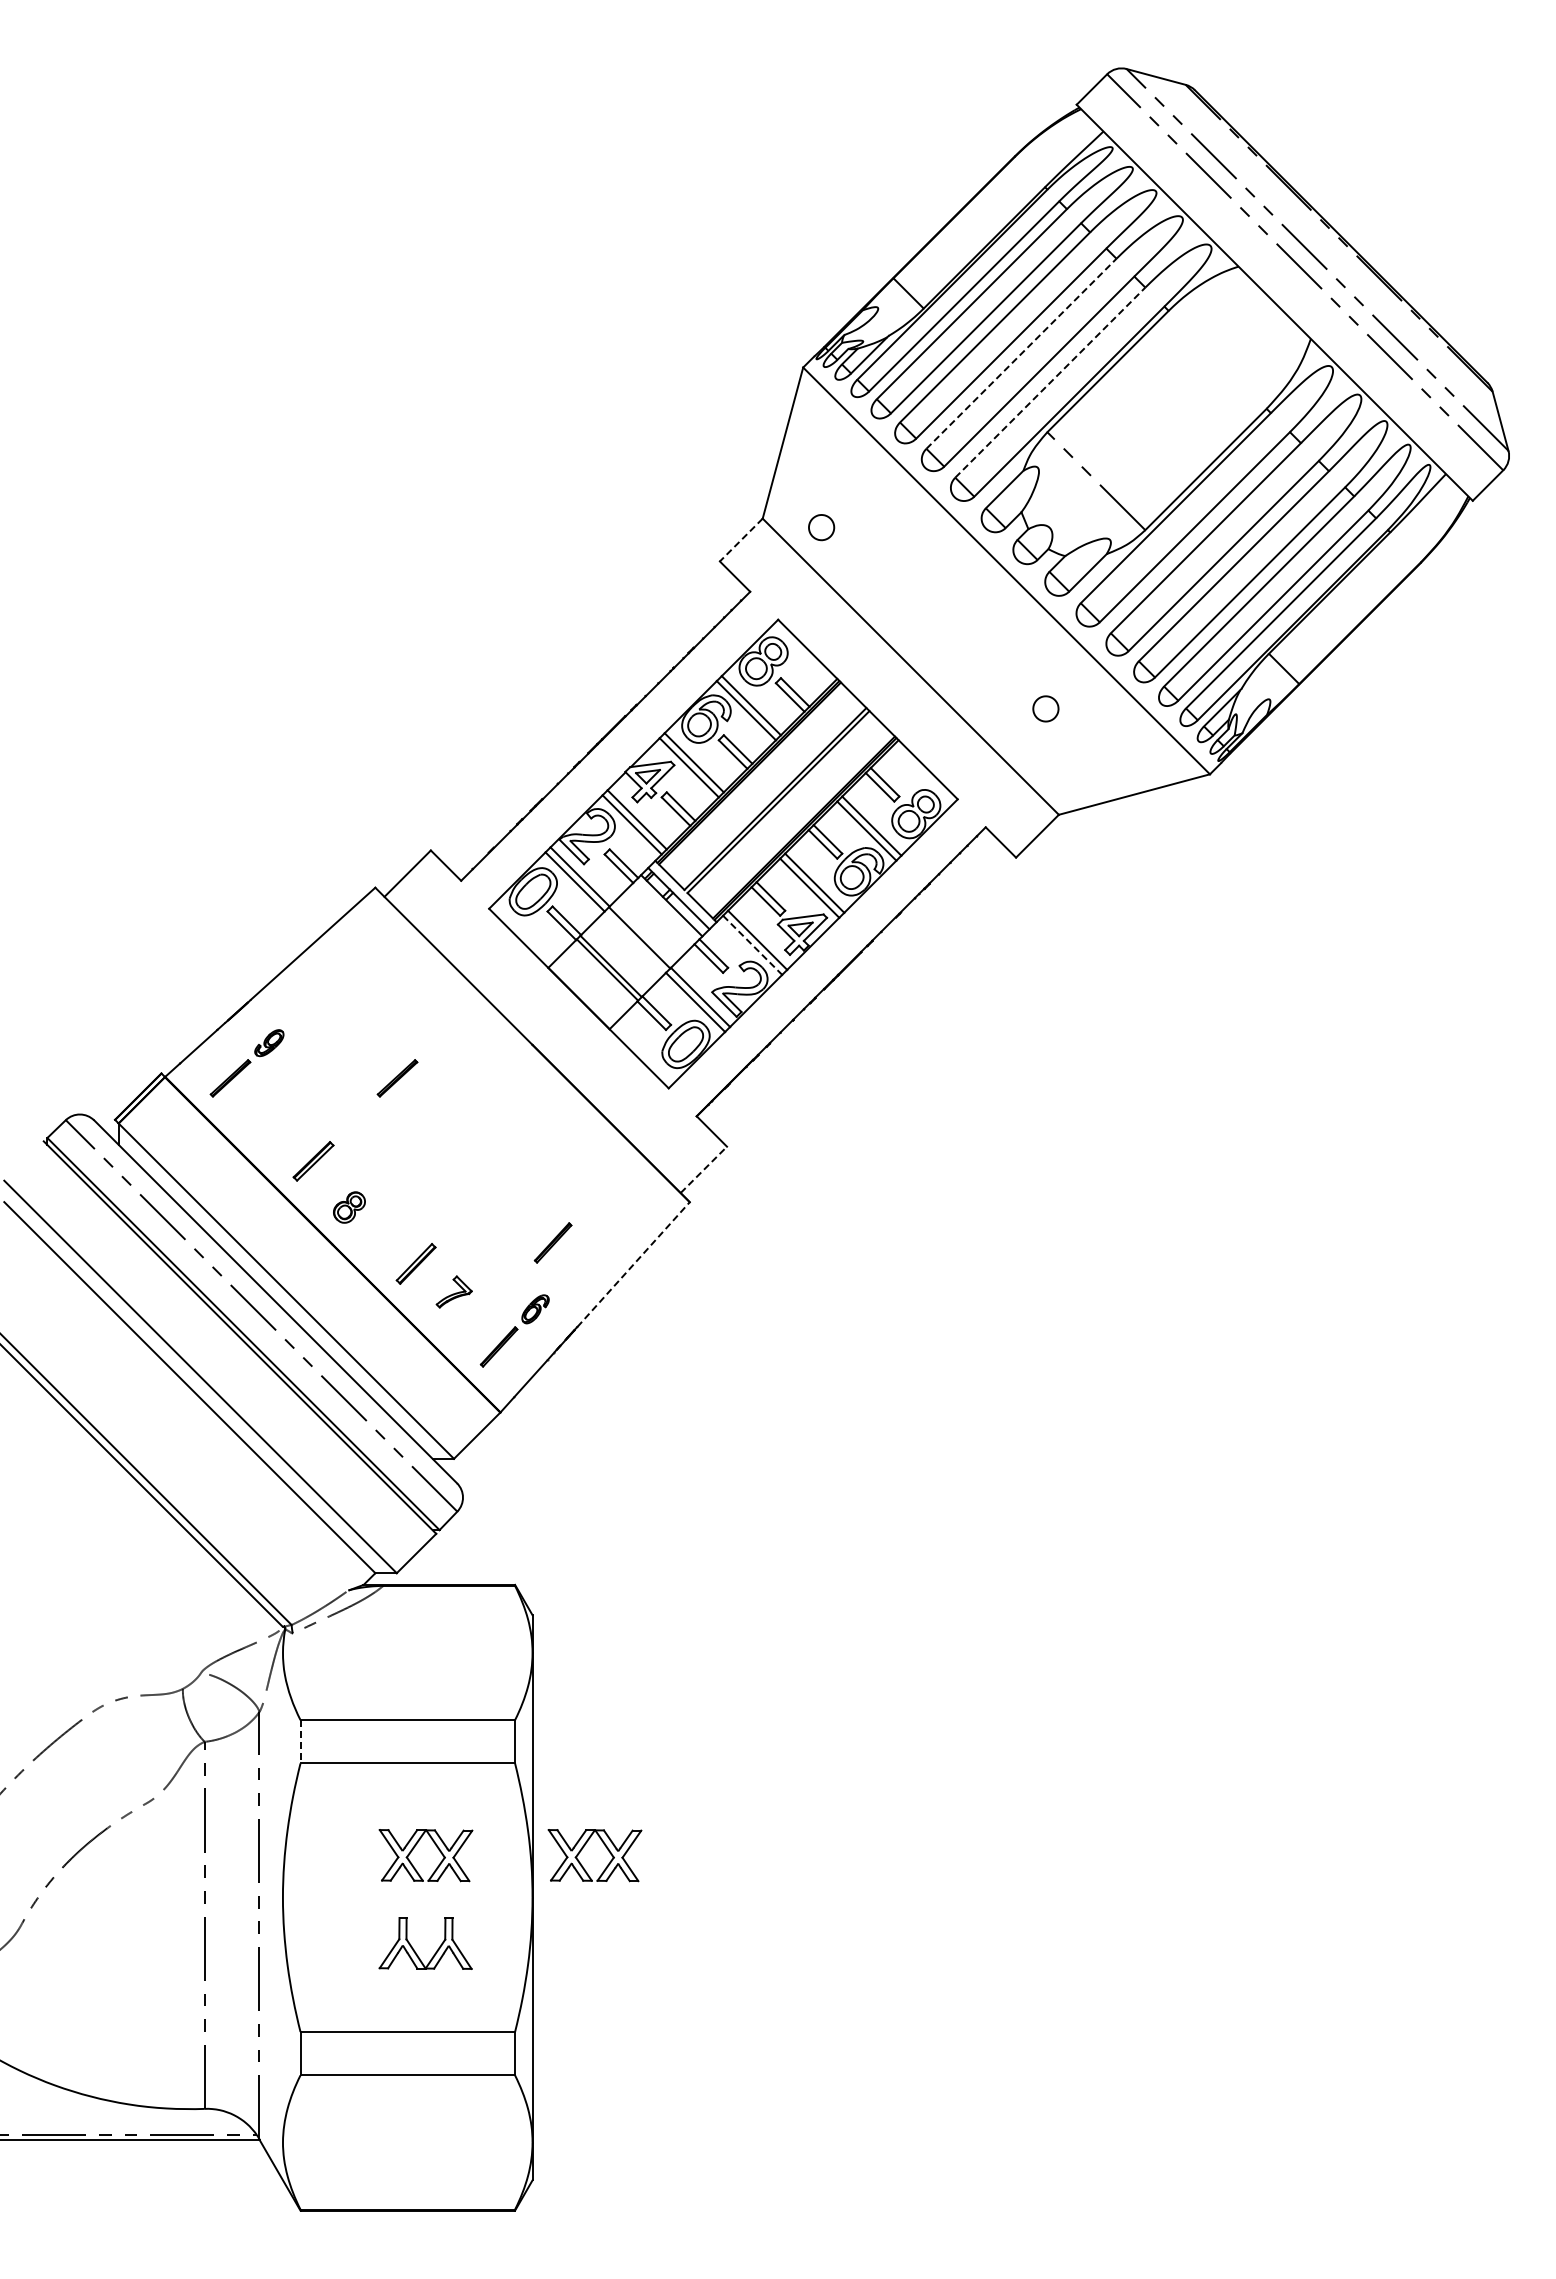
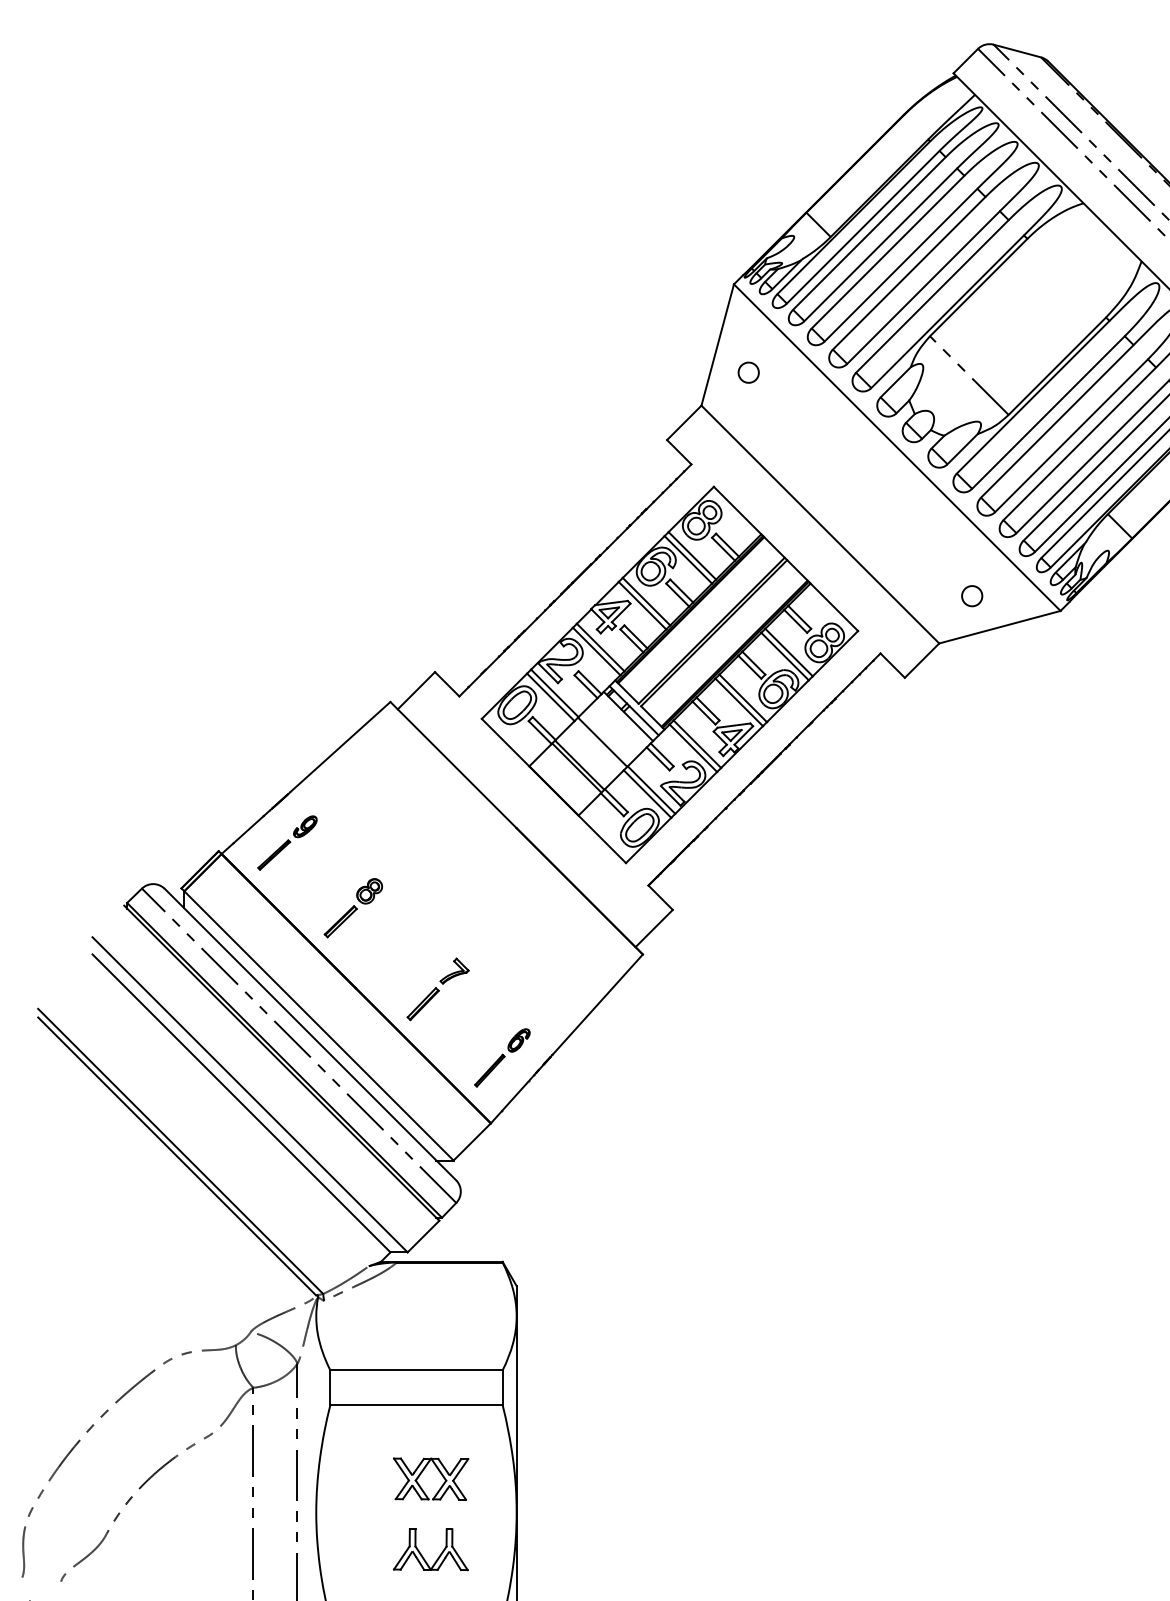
line: (1021, 353) -> (909, 273), dashed -> solid
line: (1050, 382) -> (932, 296), dashed -> solid
part: (821, 527) -> (748, 372), moved
line: (740, 540) -> (683, 423), dashed -> solid
part: (1045, 708) -> (971, 595), moved
line: (752, 945) -> (693, 748), dashed -> solid
part: (397, 1078) -> (408, 855), removed
line: (703, 1169) -> (653, 928), dashed -> solid
part: (349, 1207) -> (369, 891), moved
part: (552, 1242) -> (532, 986), removed
line: (633, 1264) -> (597, 1004), dashed -> solid
part: (453, 1291) -> (453, 970), moved
line: (300, 1741) -> (330, 1387), dashed -> solid
part: (583, 1848) -> (557, 1473), removed

